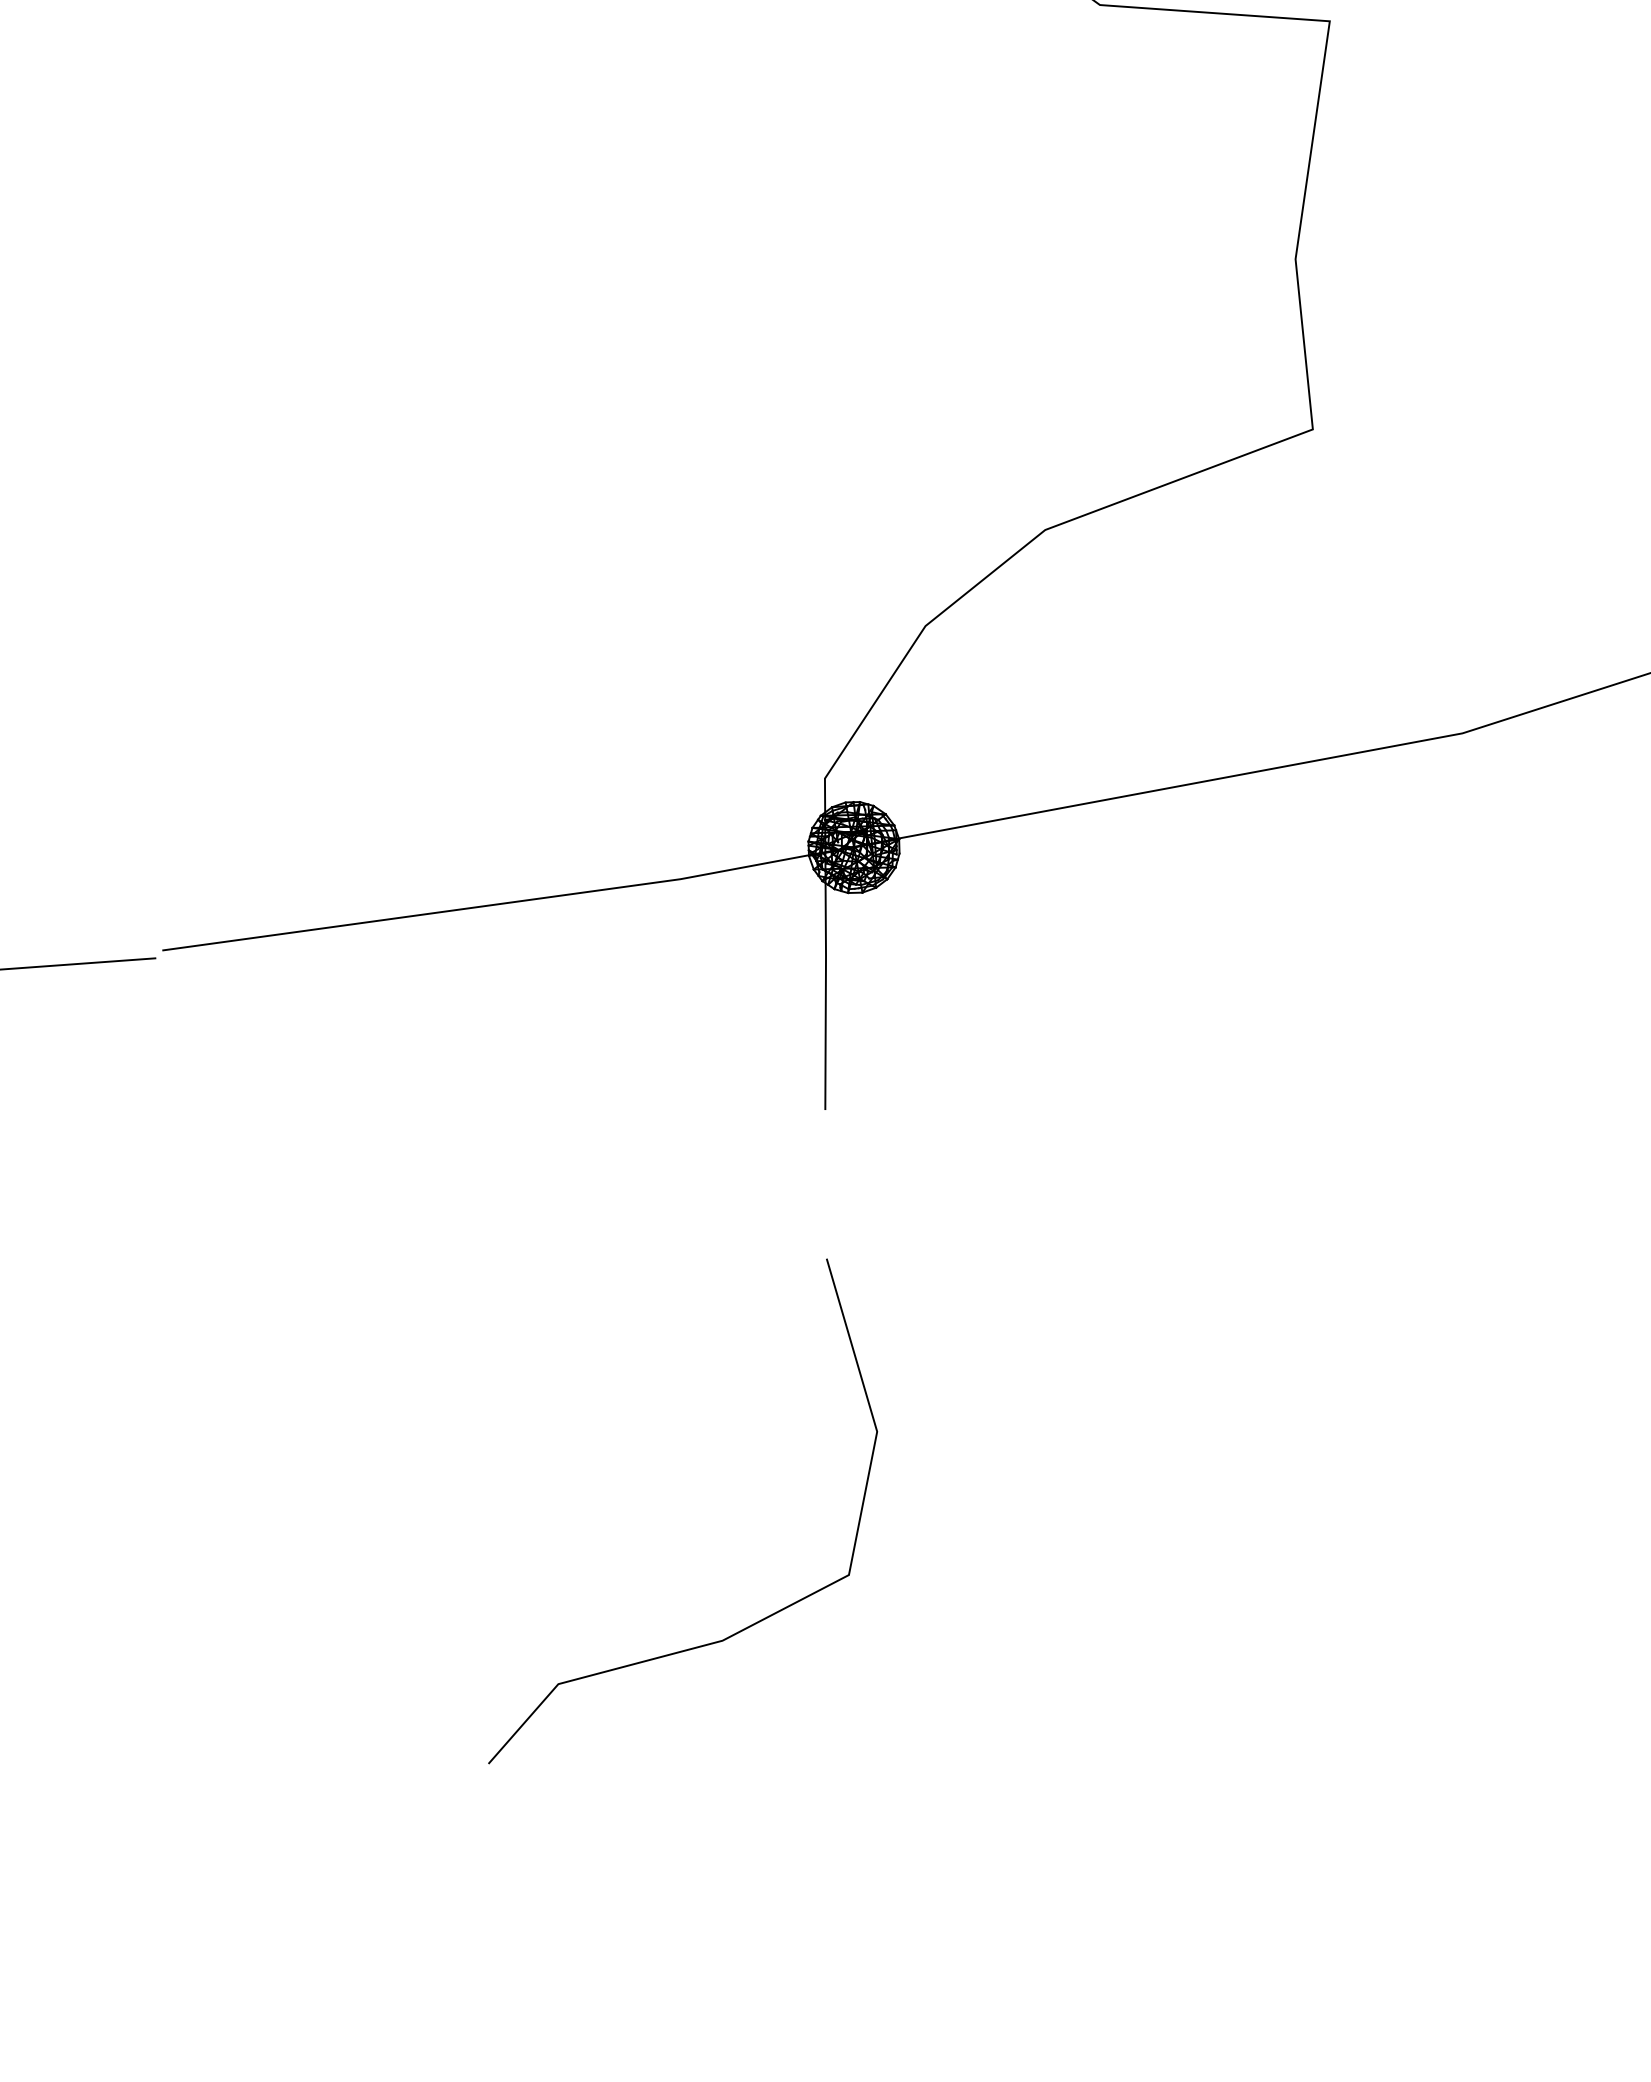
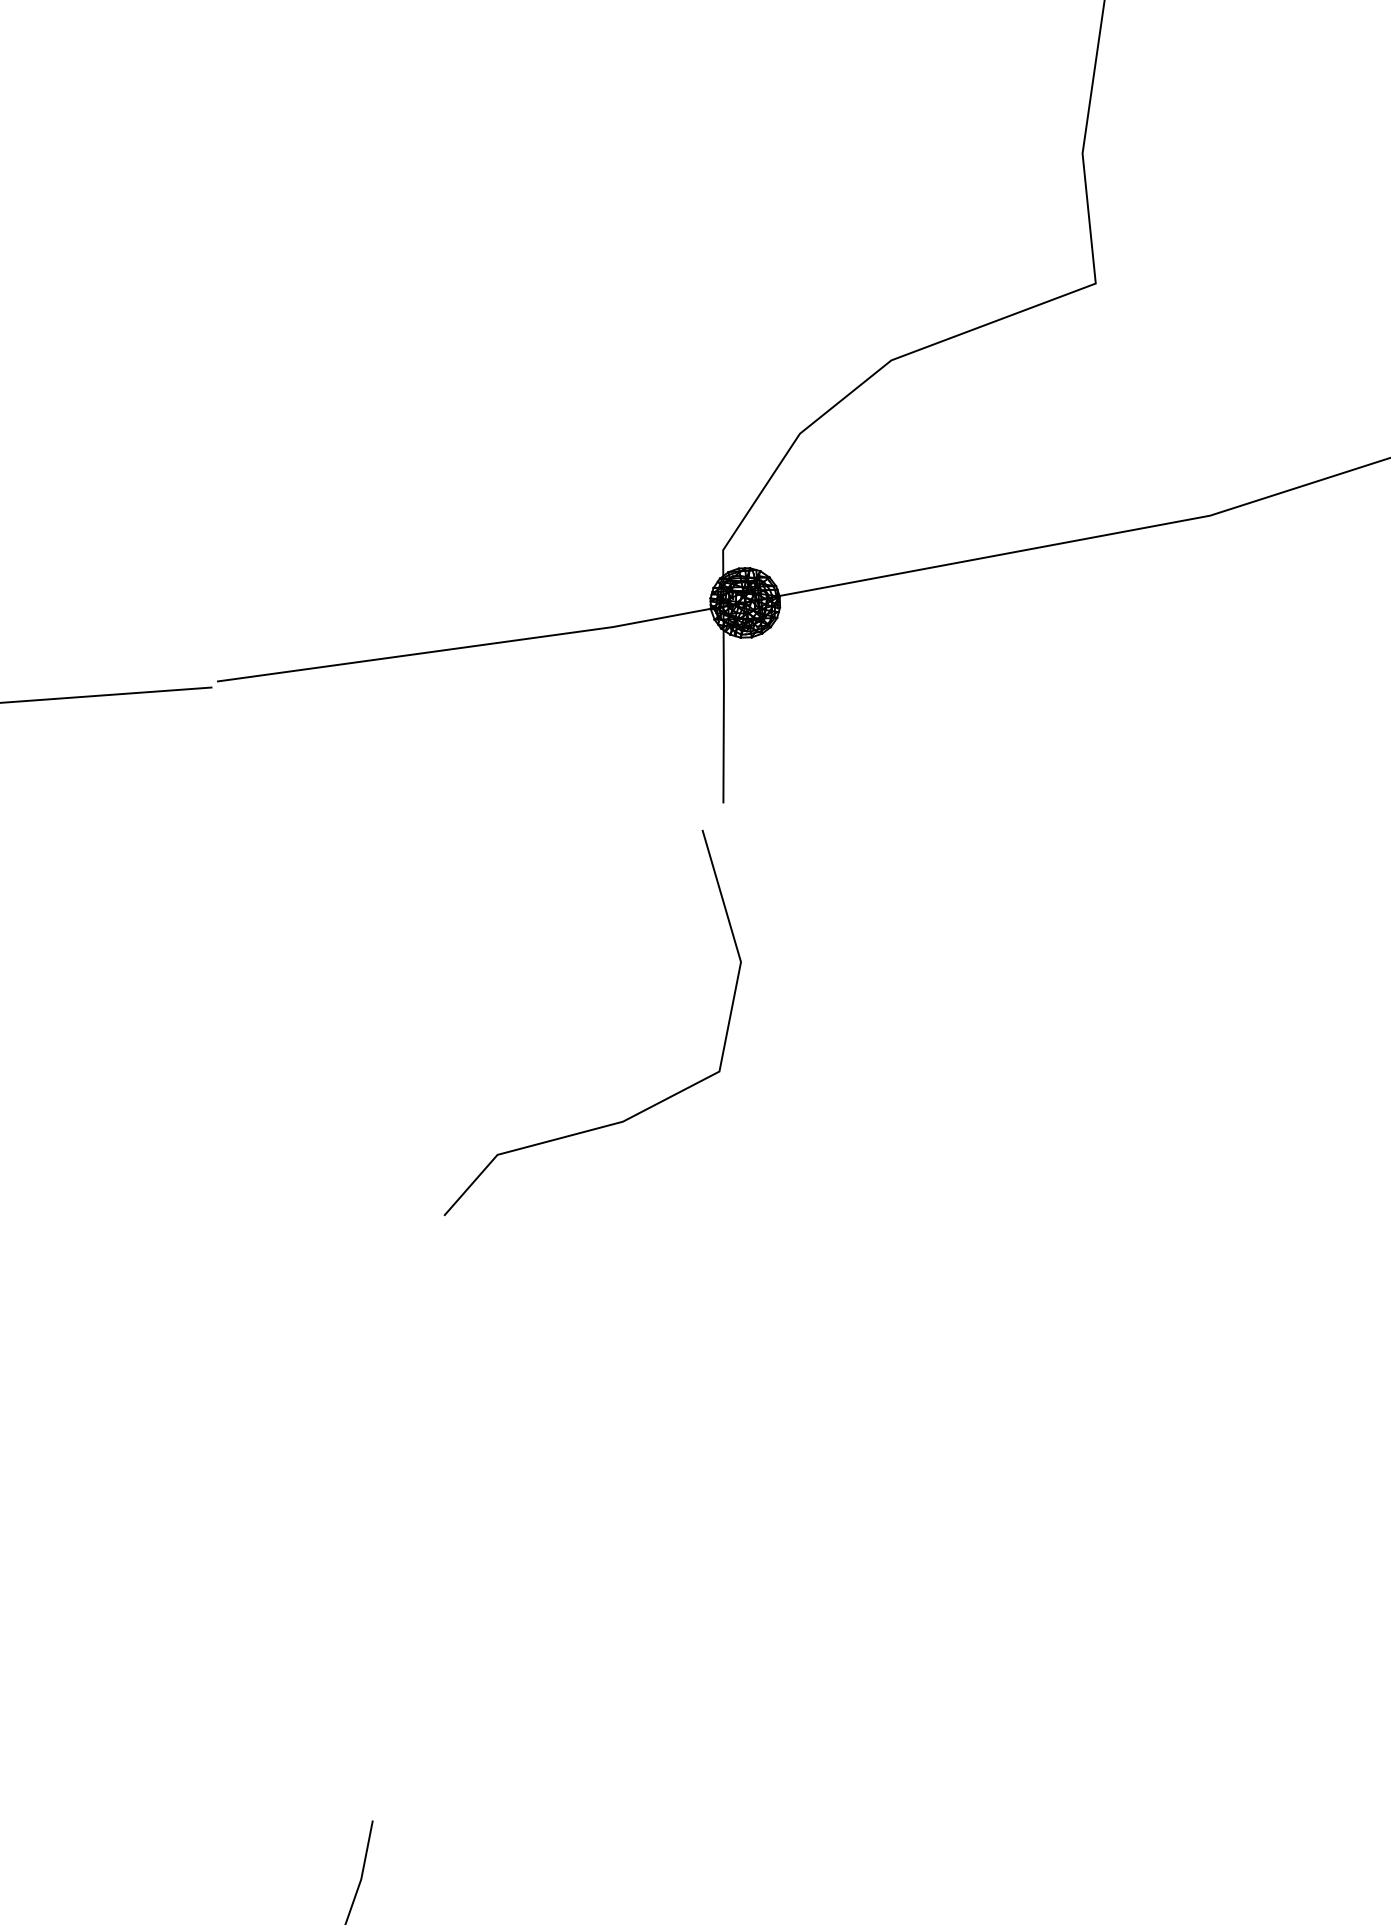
curve: (752, 1623) -> (645, 1108), moved

